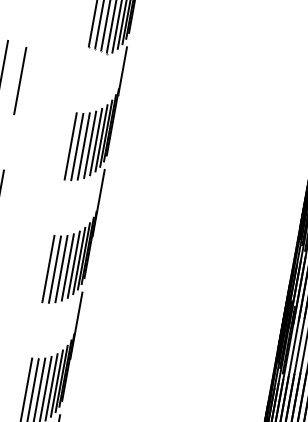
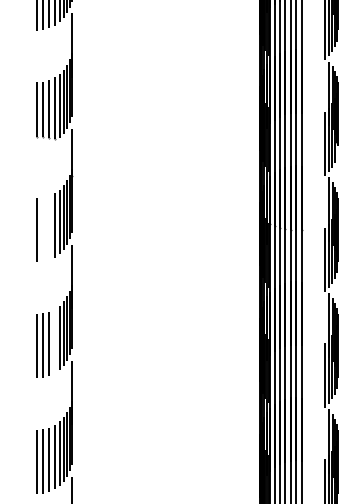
line: (77, 146) -> (43, 229), removed
line: (84, 146) -> (49, 227), removed
line: (67, 267) -> (54, 341), removed

